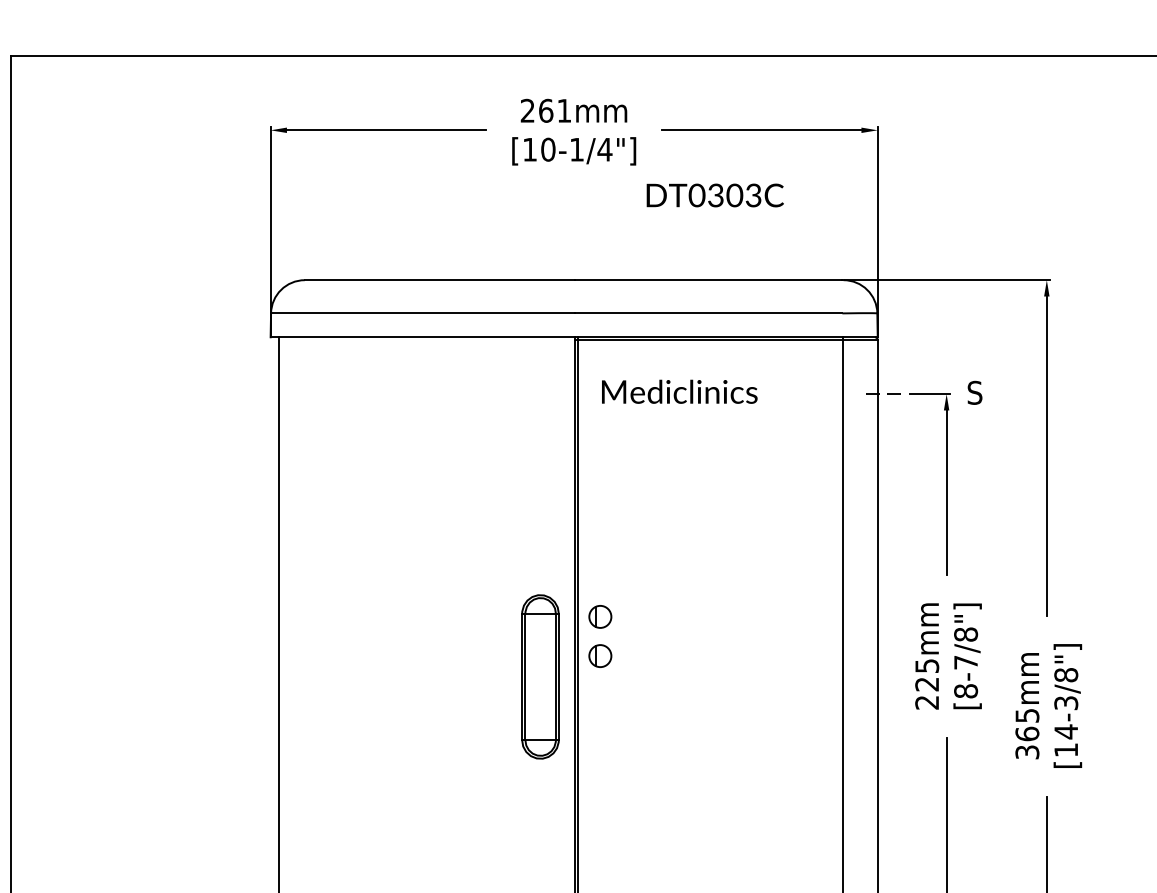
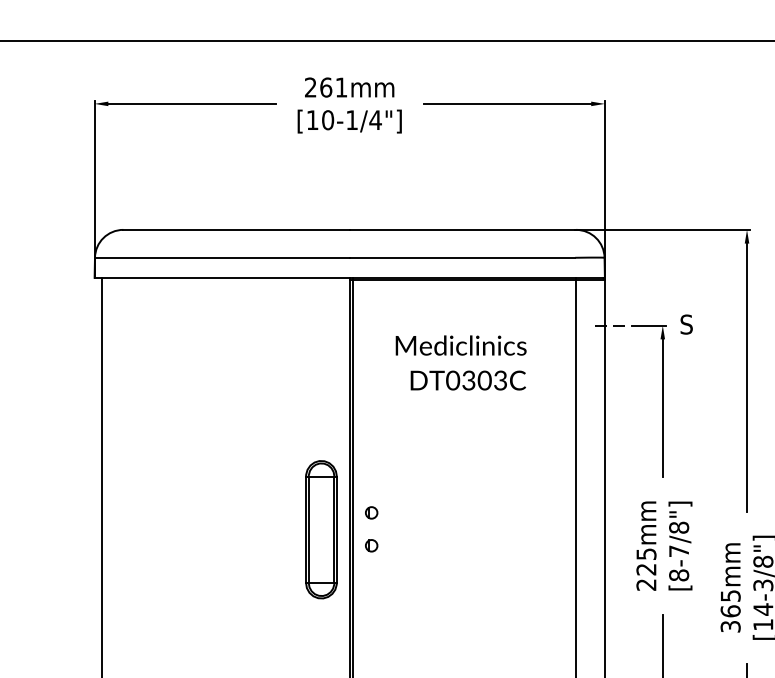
text: (714, 195) -> (467, 380), moved
text: (679, 391) -> (460, 345), moved
part: (599, 616) -> (371, 512), size x0.62
part: (599, 655) -> (371, 545), size x0.62
part: (540, 676) -> (321, 529), moved

